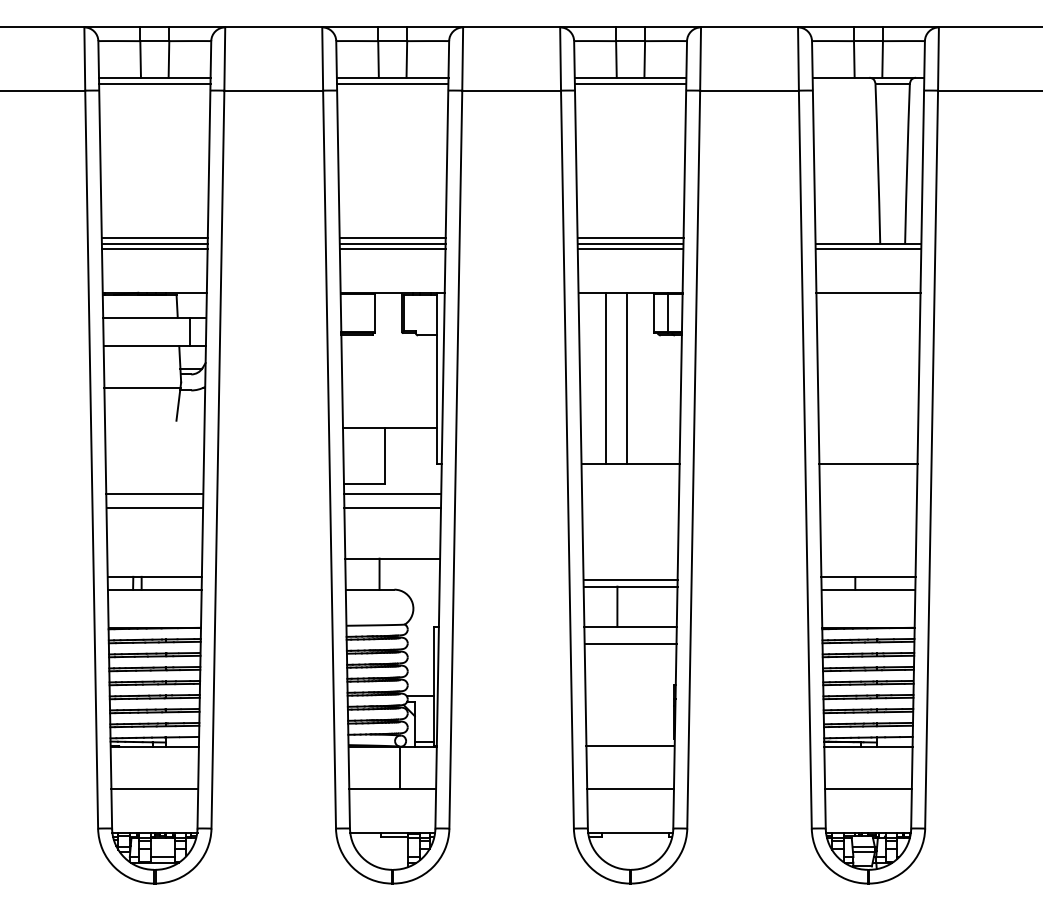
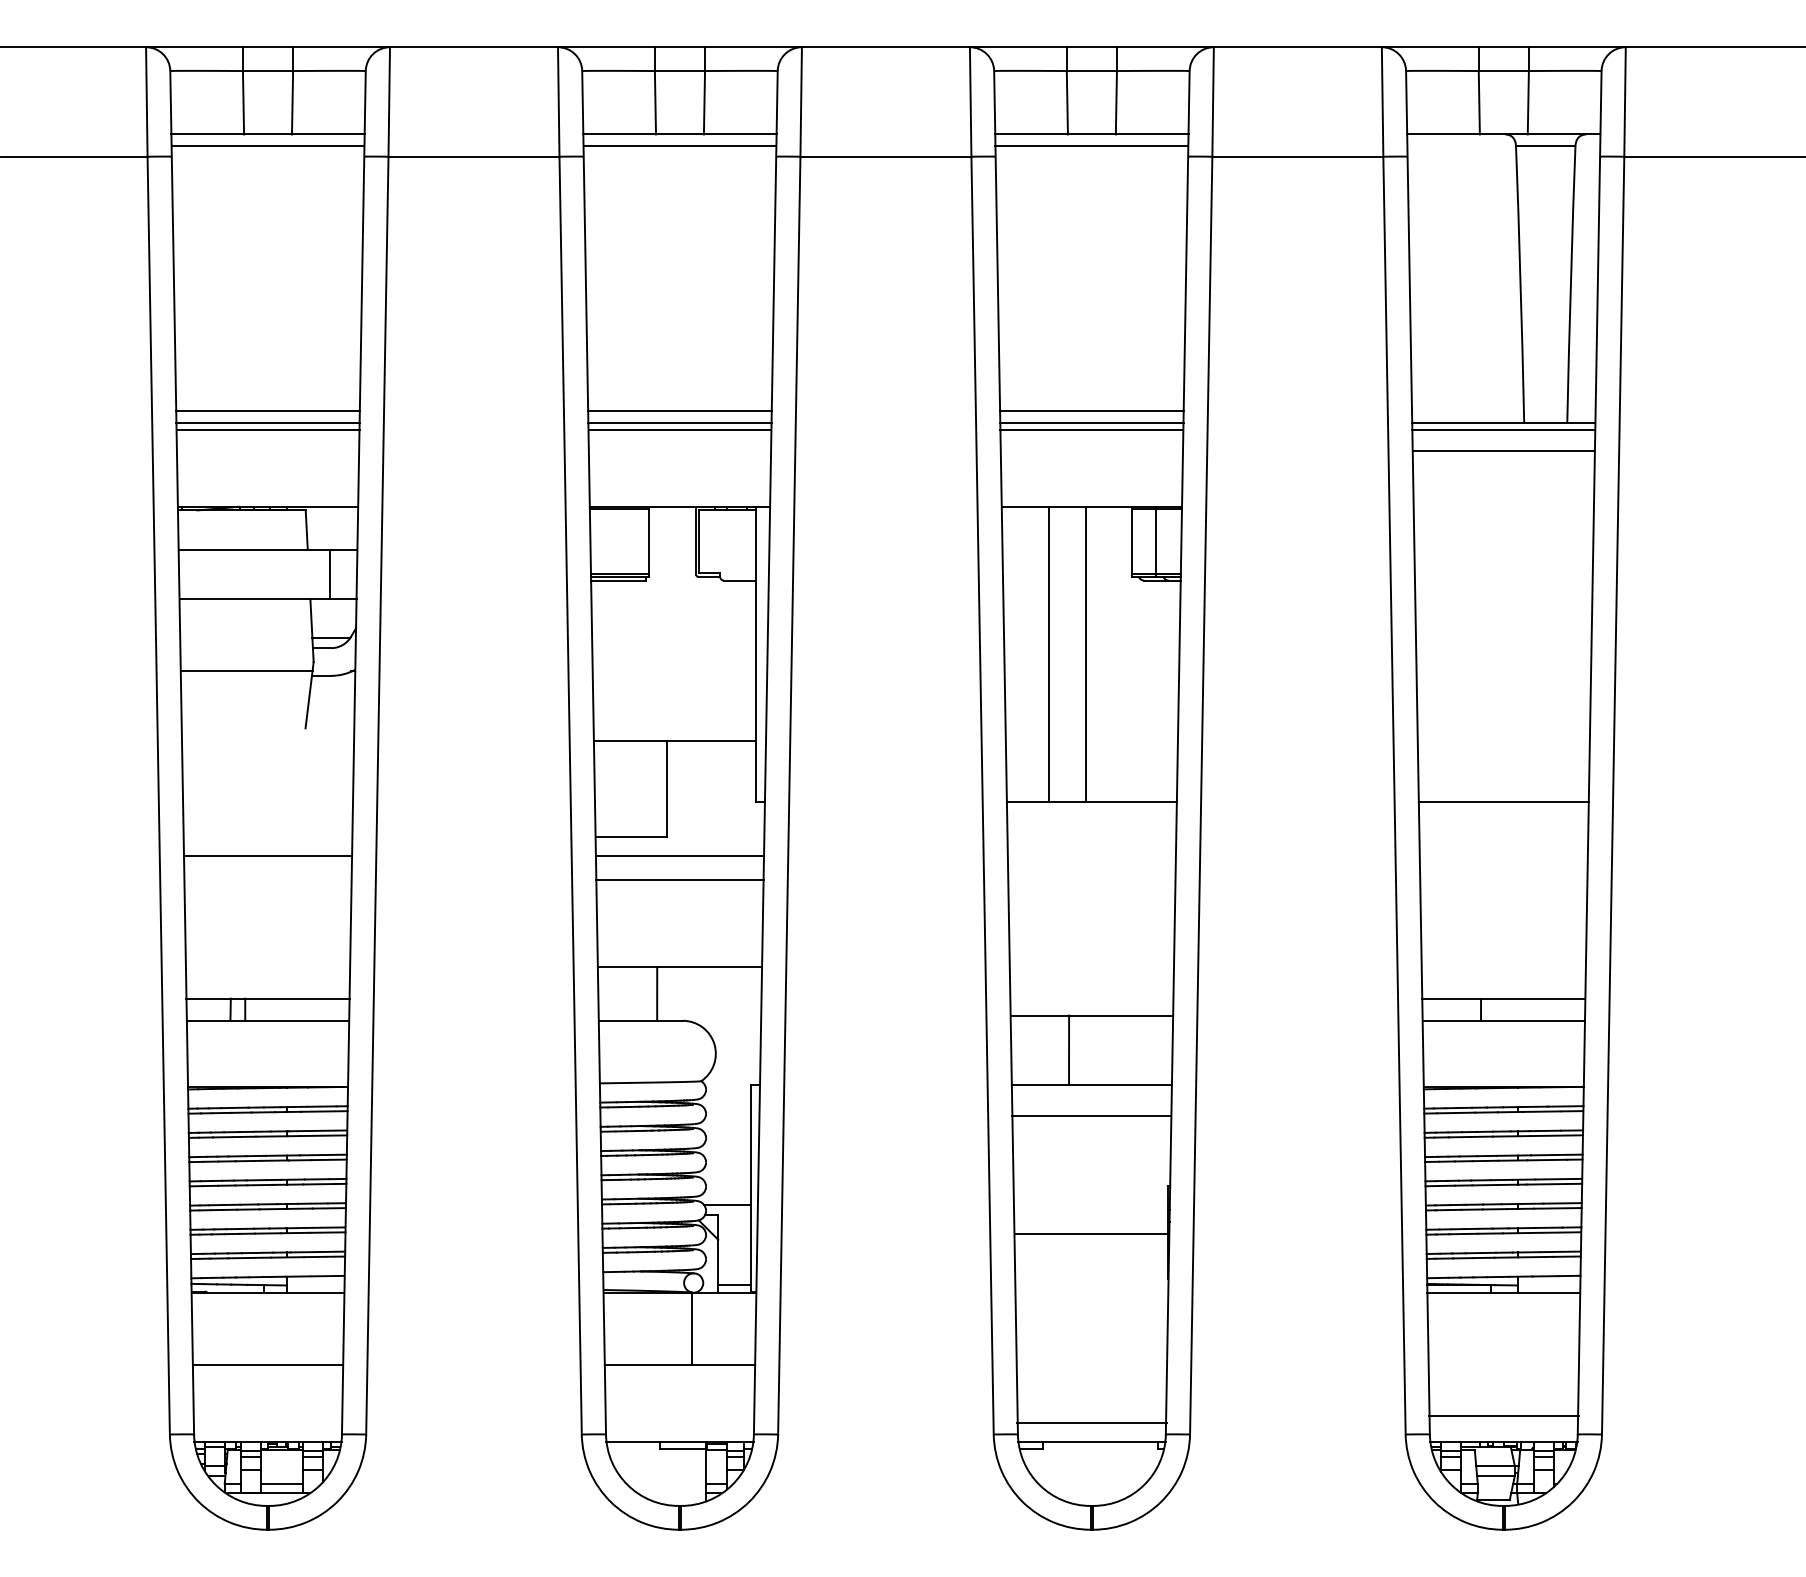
line: (868, 292) -> (1503, 450), moved
line: (154, 508) -> (267, 880), removed
line: (630, 579) -> (1091, 1003), removed
line: (630, 746) -> (1091, 1235), moved
line: (630, 788) -> (1091, 1422), moved
line: (868, 788) -> (1503, 1415), moved

